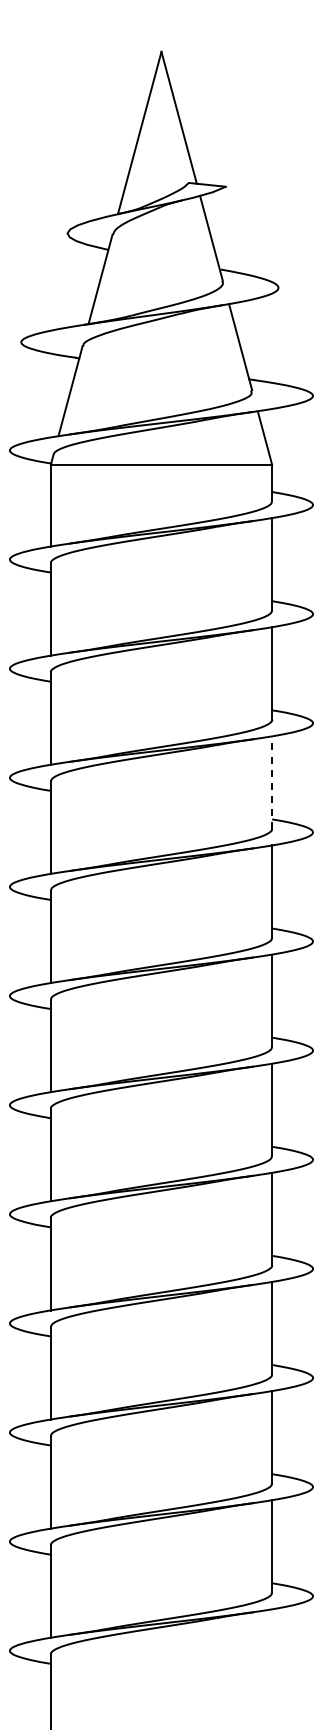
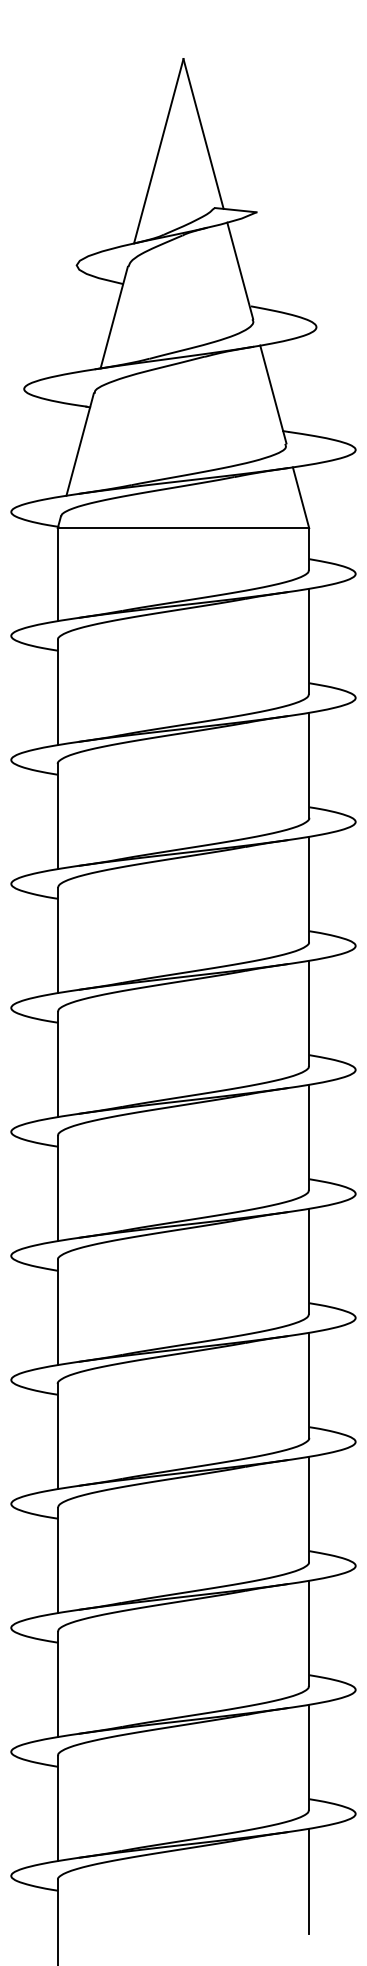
line: (272, 782) -> (309, 889), dashed -> solid
line: (272, 1655) -> (309, 1881), added

